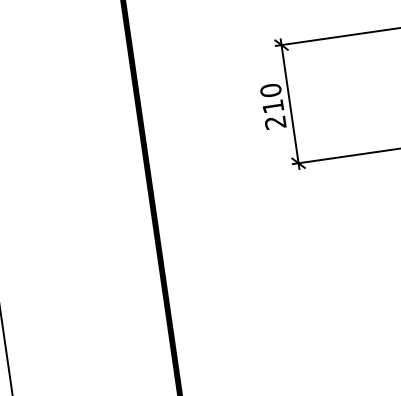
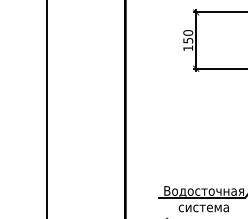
text: (274, 114) -> (188, 44), 210 -> 150

